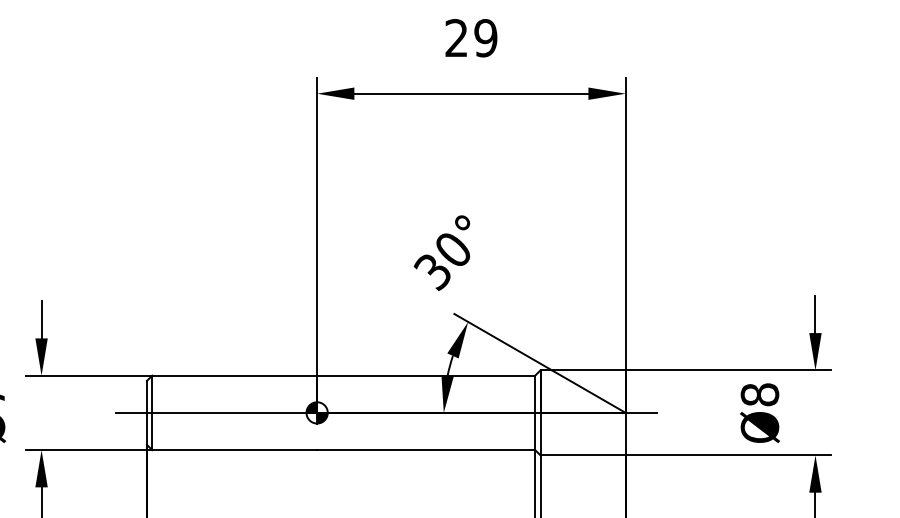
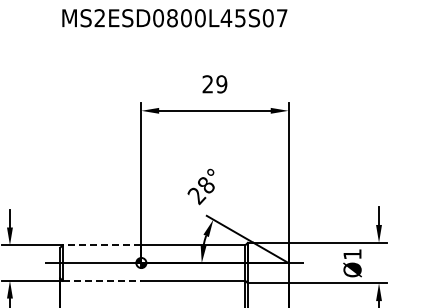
text: (441, 262) -> (200, 191), 30° -> 28°
line: (233, 376) -> (101, 245), solid -> dashed
text: (759, 394) -> (352, 254), Ø8 -> Ø1
line: (235, 449) -> (102, 280), solid -> dashed

